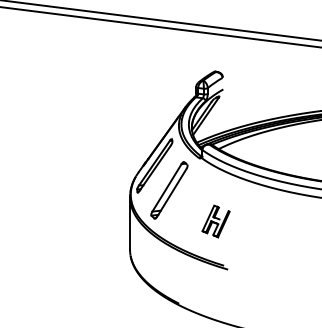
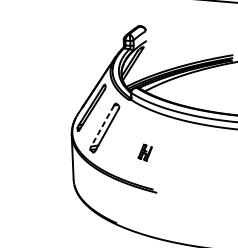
line: (167, 187) -> (103, 125), solid -> dashed
part: (215, 221) -> (144, 152), size x0.6

